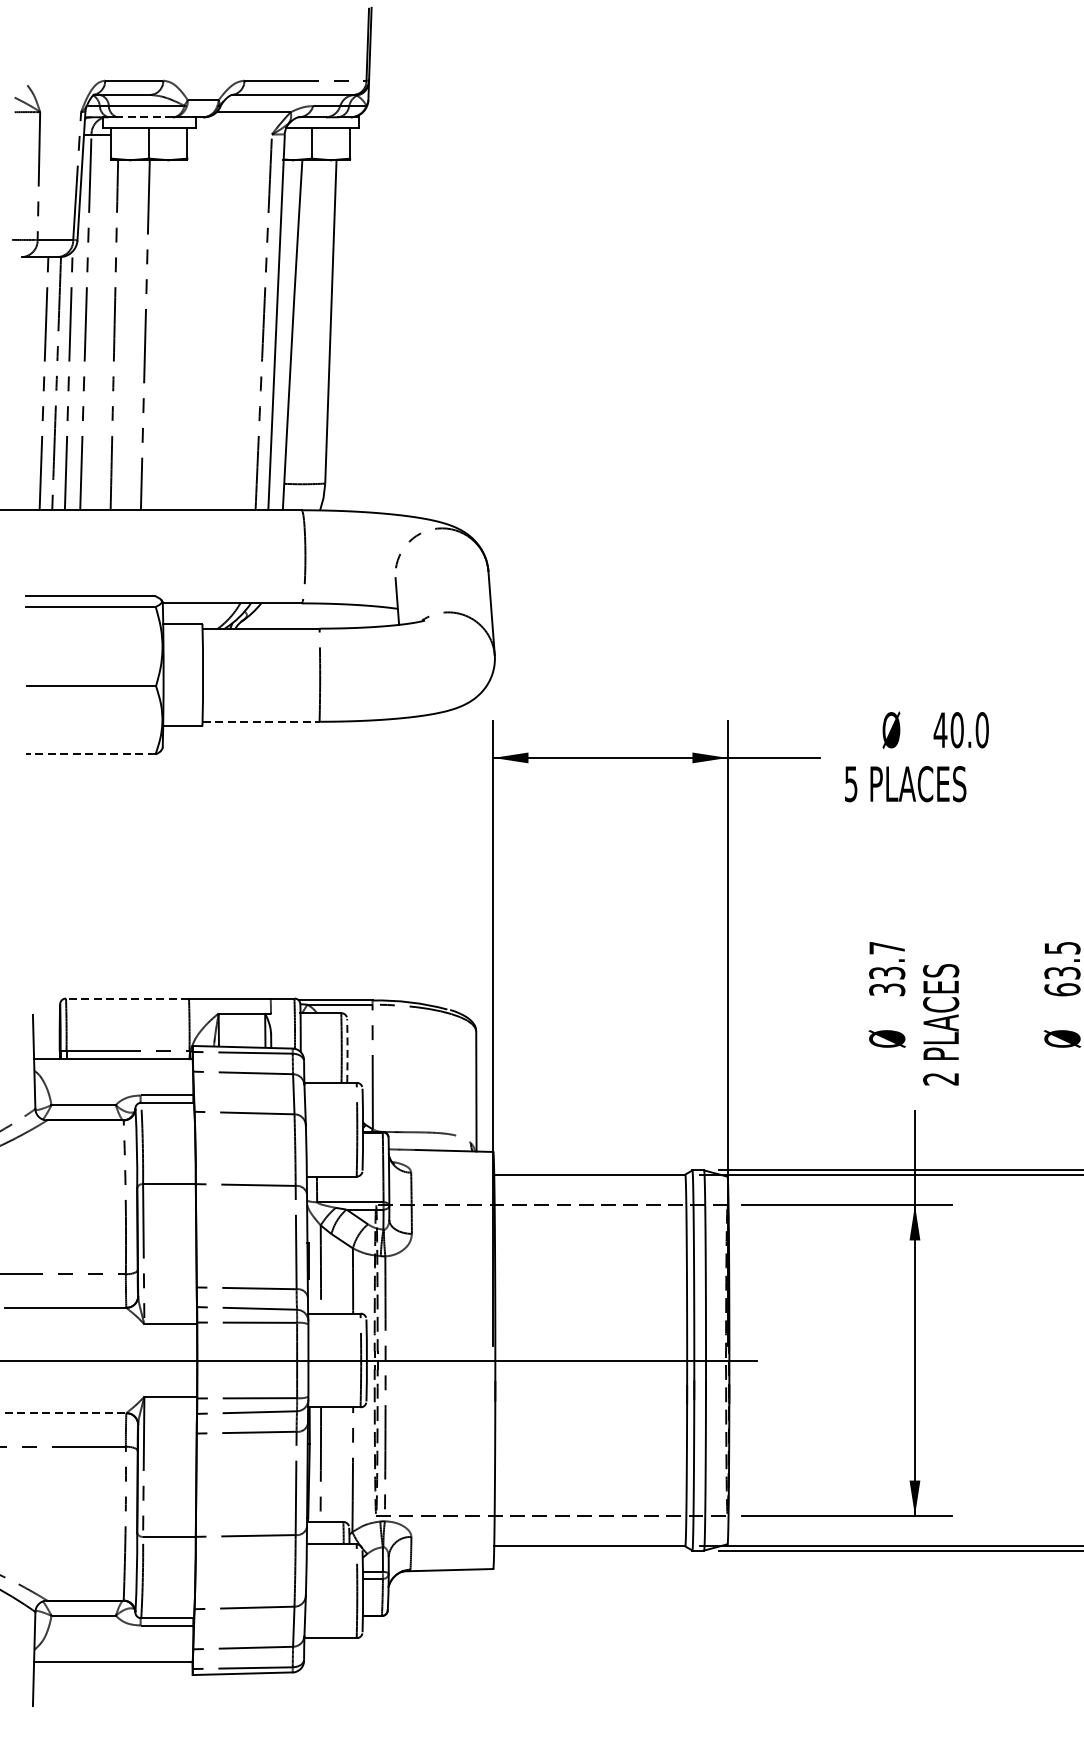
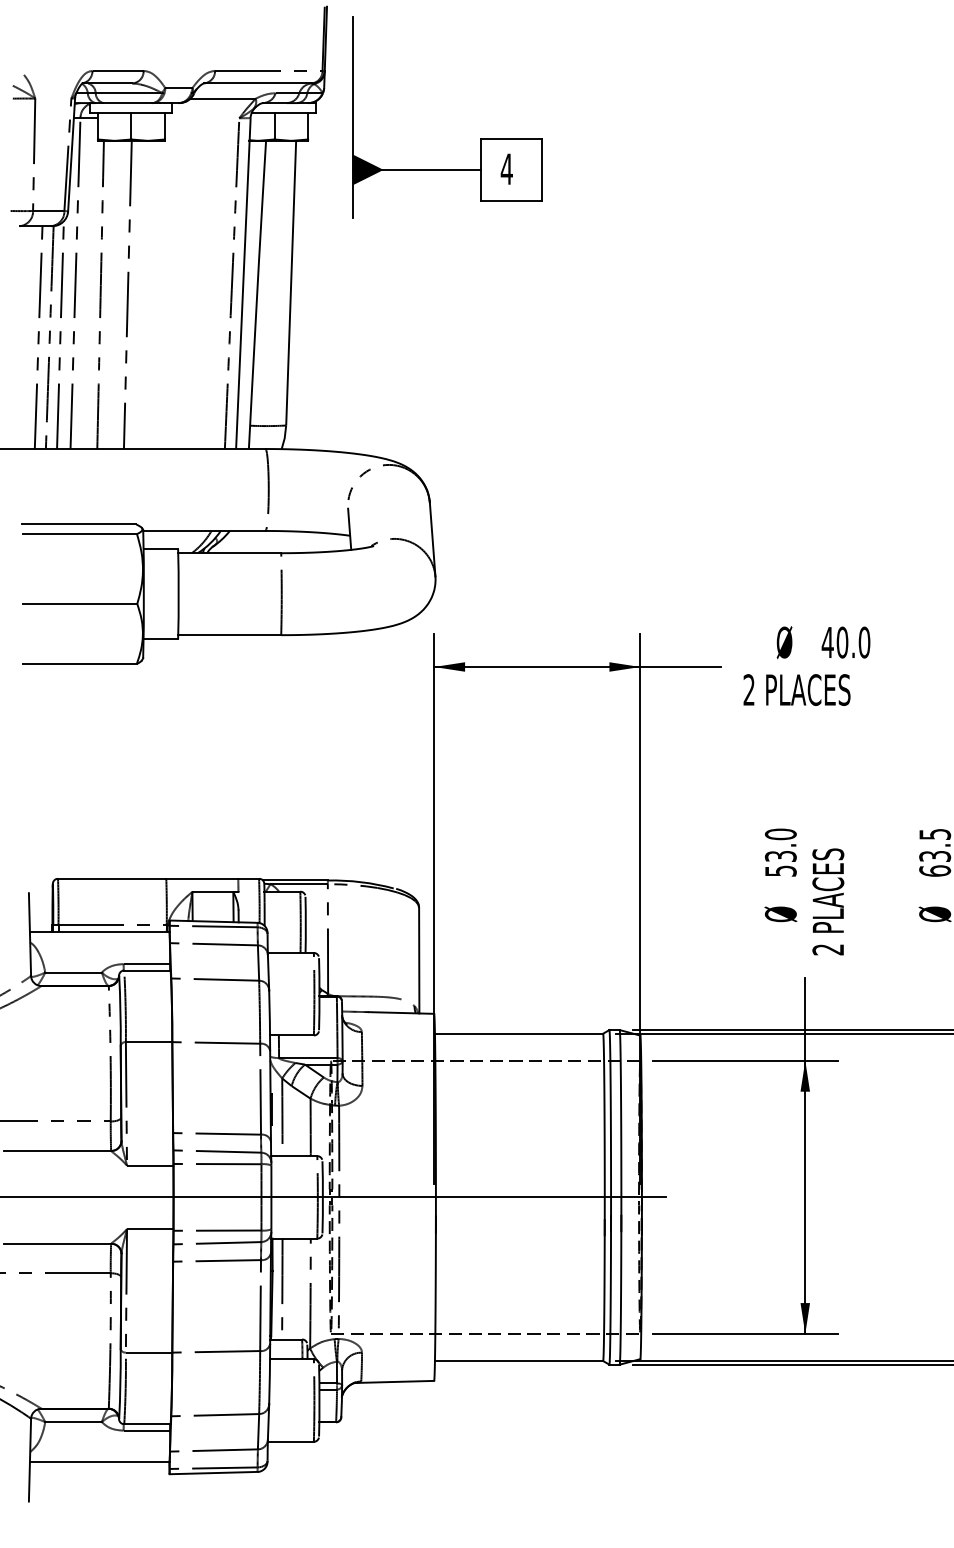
line: (144, 117) -> (127, 103), dashed -> solid
part: (545, 157) -> (480, 138), added
line: (261, 722) -> (230, 635), dashed -> solid
line: (90, 753) -> (79, 663), dashed -> solid
text: (850, 783) -> (748, 689), 5 -> 2
text: (886, 968) -> (780, 852), 33.7 -> 53.0
line: (126, 998) -> (111, 878), dashed -> solid
arc: (347, 1050) -> (305, 924), dashed -> solid
line: (65, 1412) -> (57, 1243), dashed -> solid

